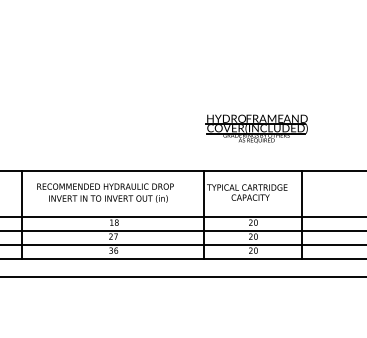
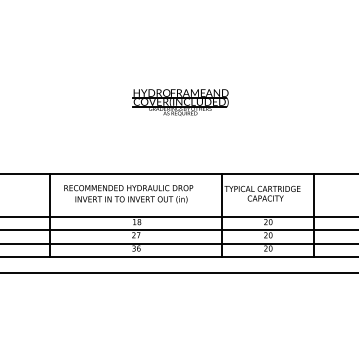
part: (256, 128) -> (180, 102), moved

